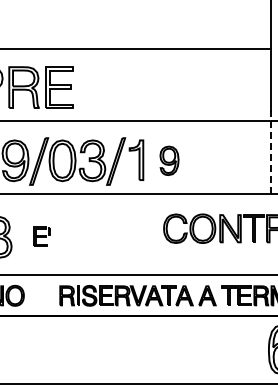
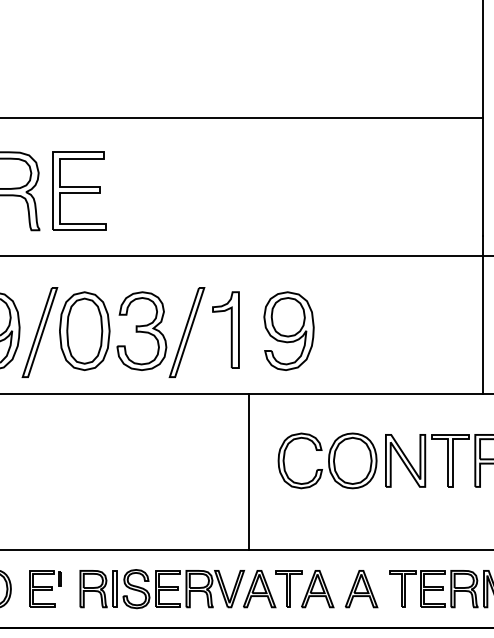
line: (271, 151) -> (483, 313), dashed -> solid
part: (169, 160) -> (289, 330), size x1.43
line: (148, 234) -> (248, 471), added
part: (41, 236) -> (44, 588), moved

